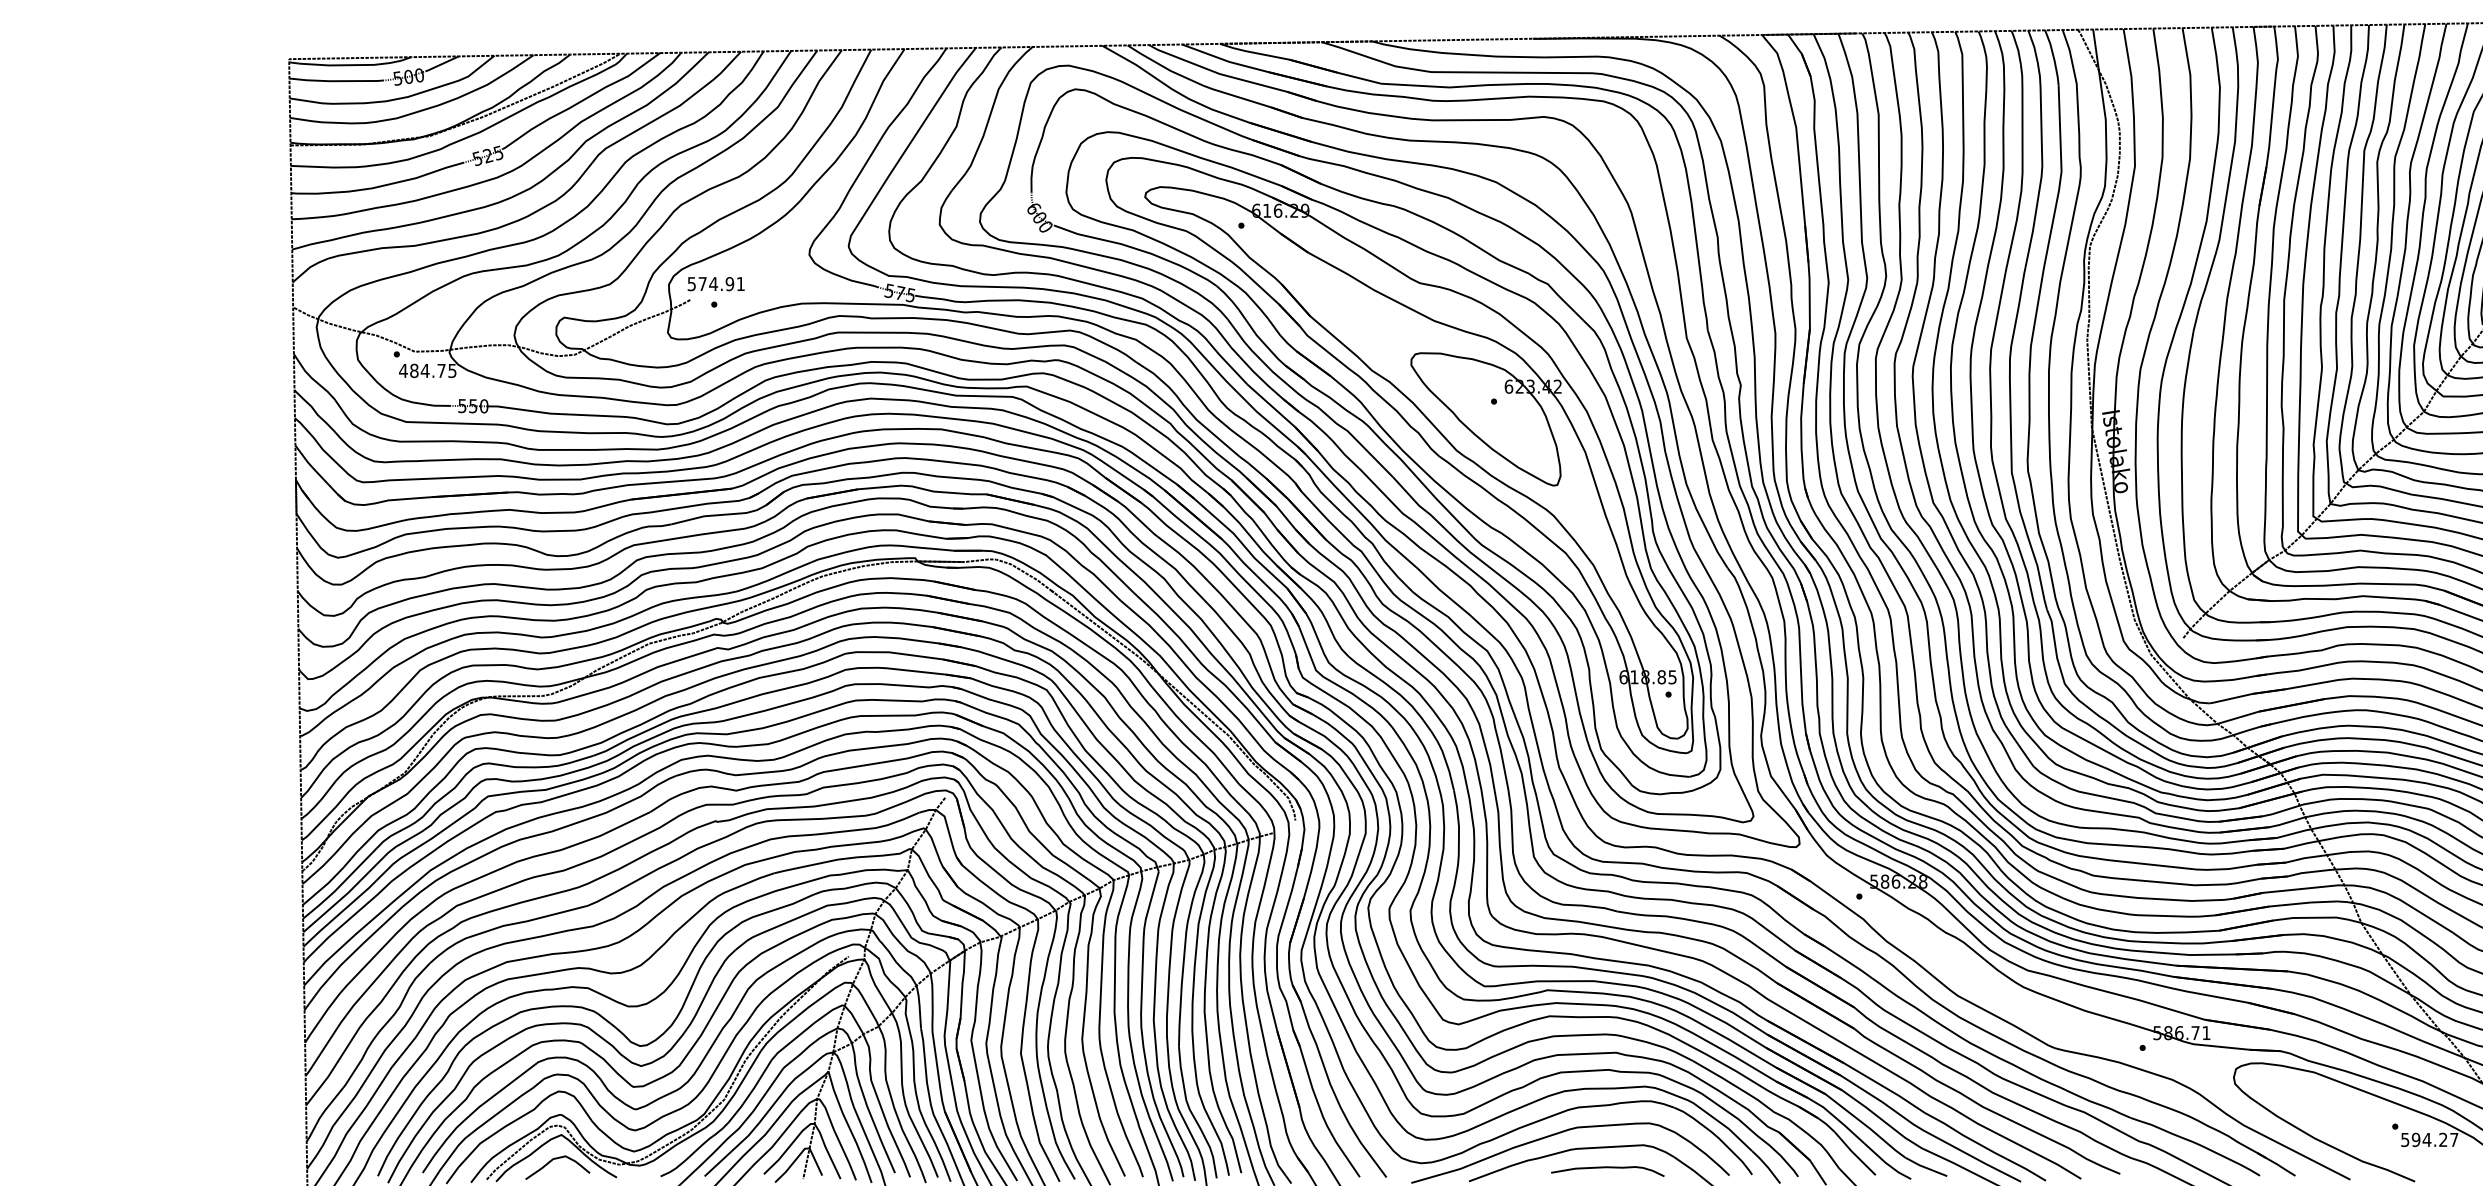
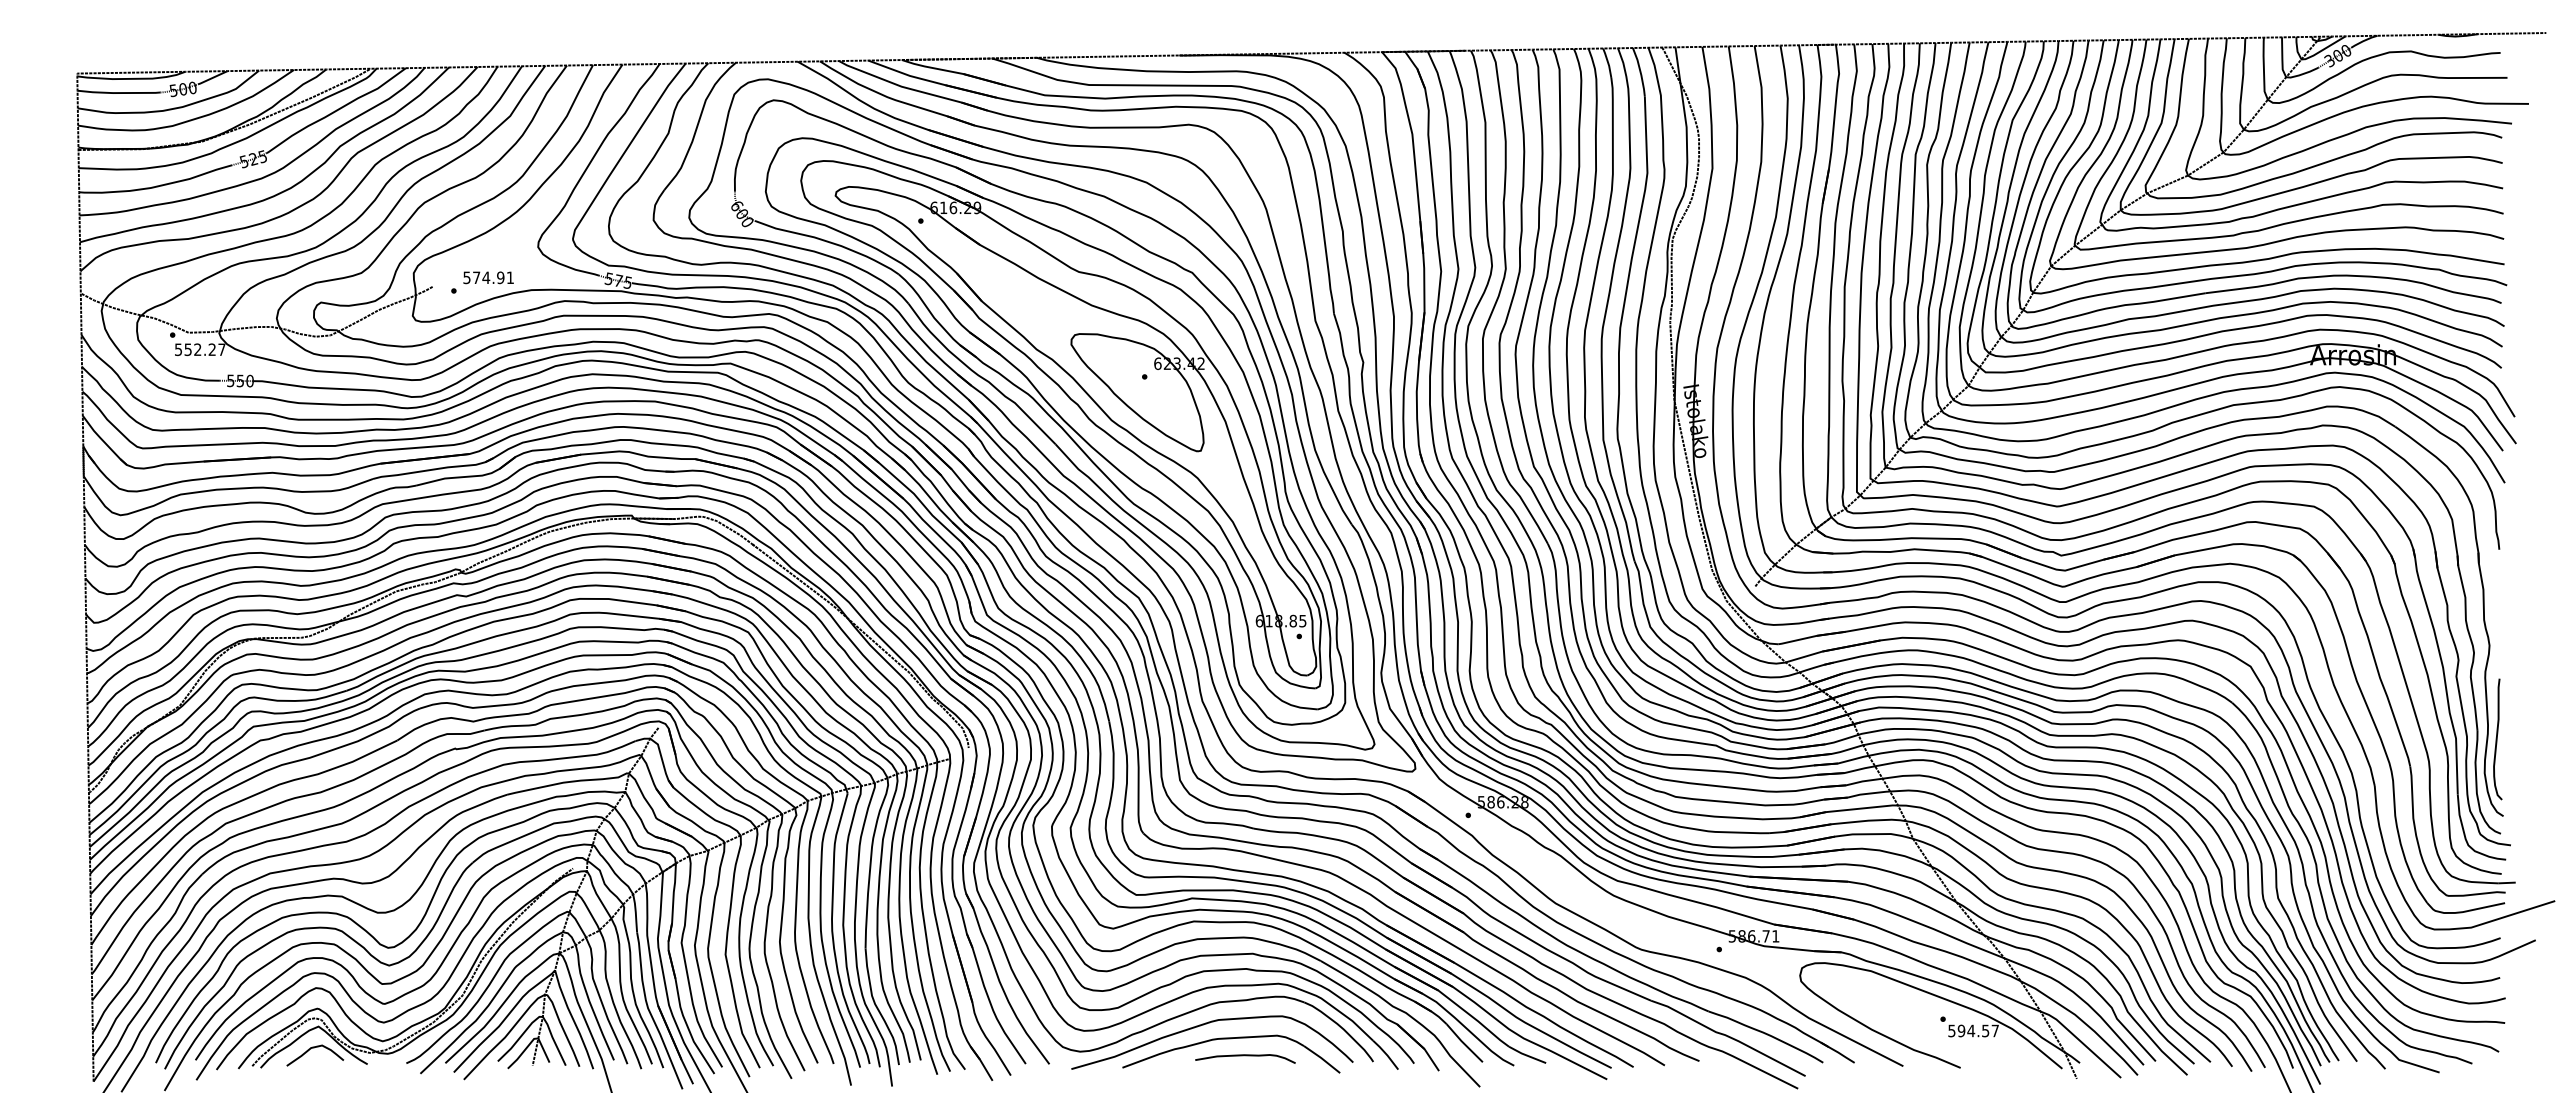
text: (716, 283) -> (488, 277), moved
text: (427, 370) -> (199, 349), 484.75 -> 552.27
text: (2443, 1139) -> (1985, 1030), 594.27 -> 594.57

